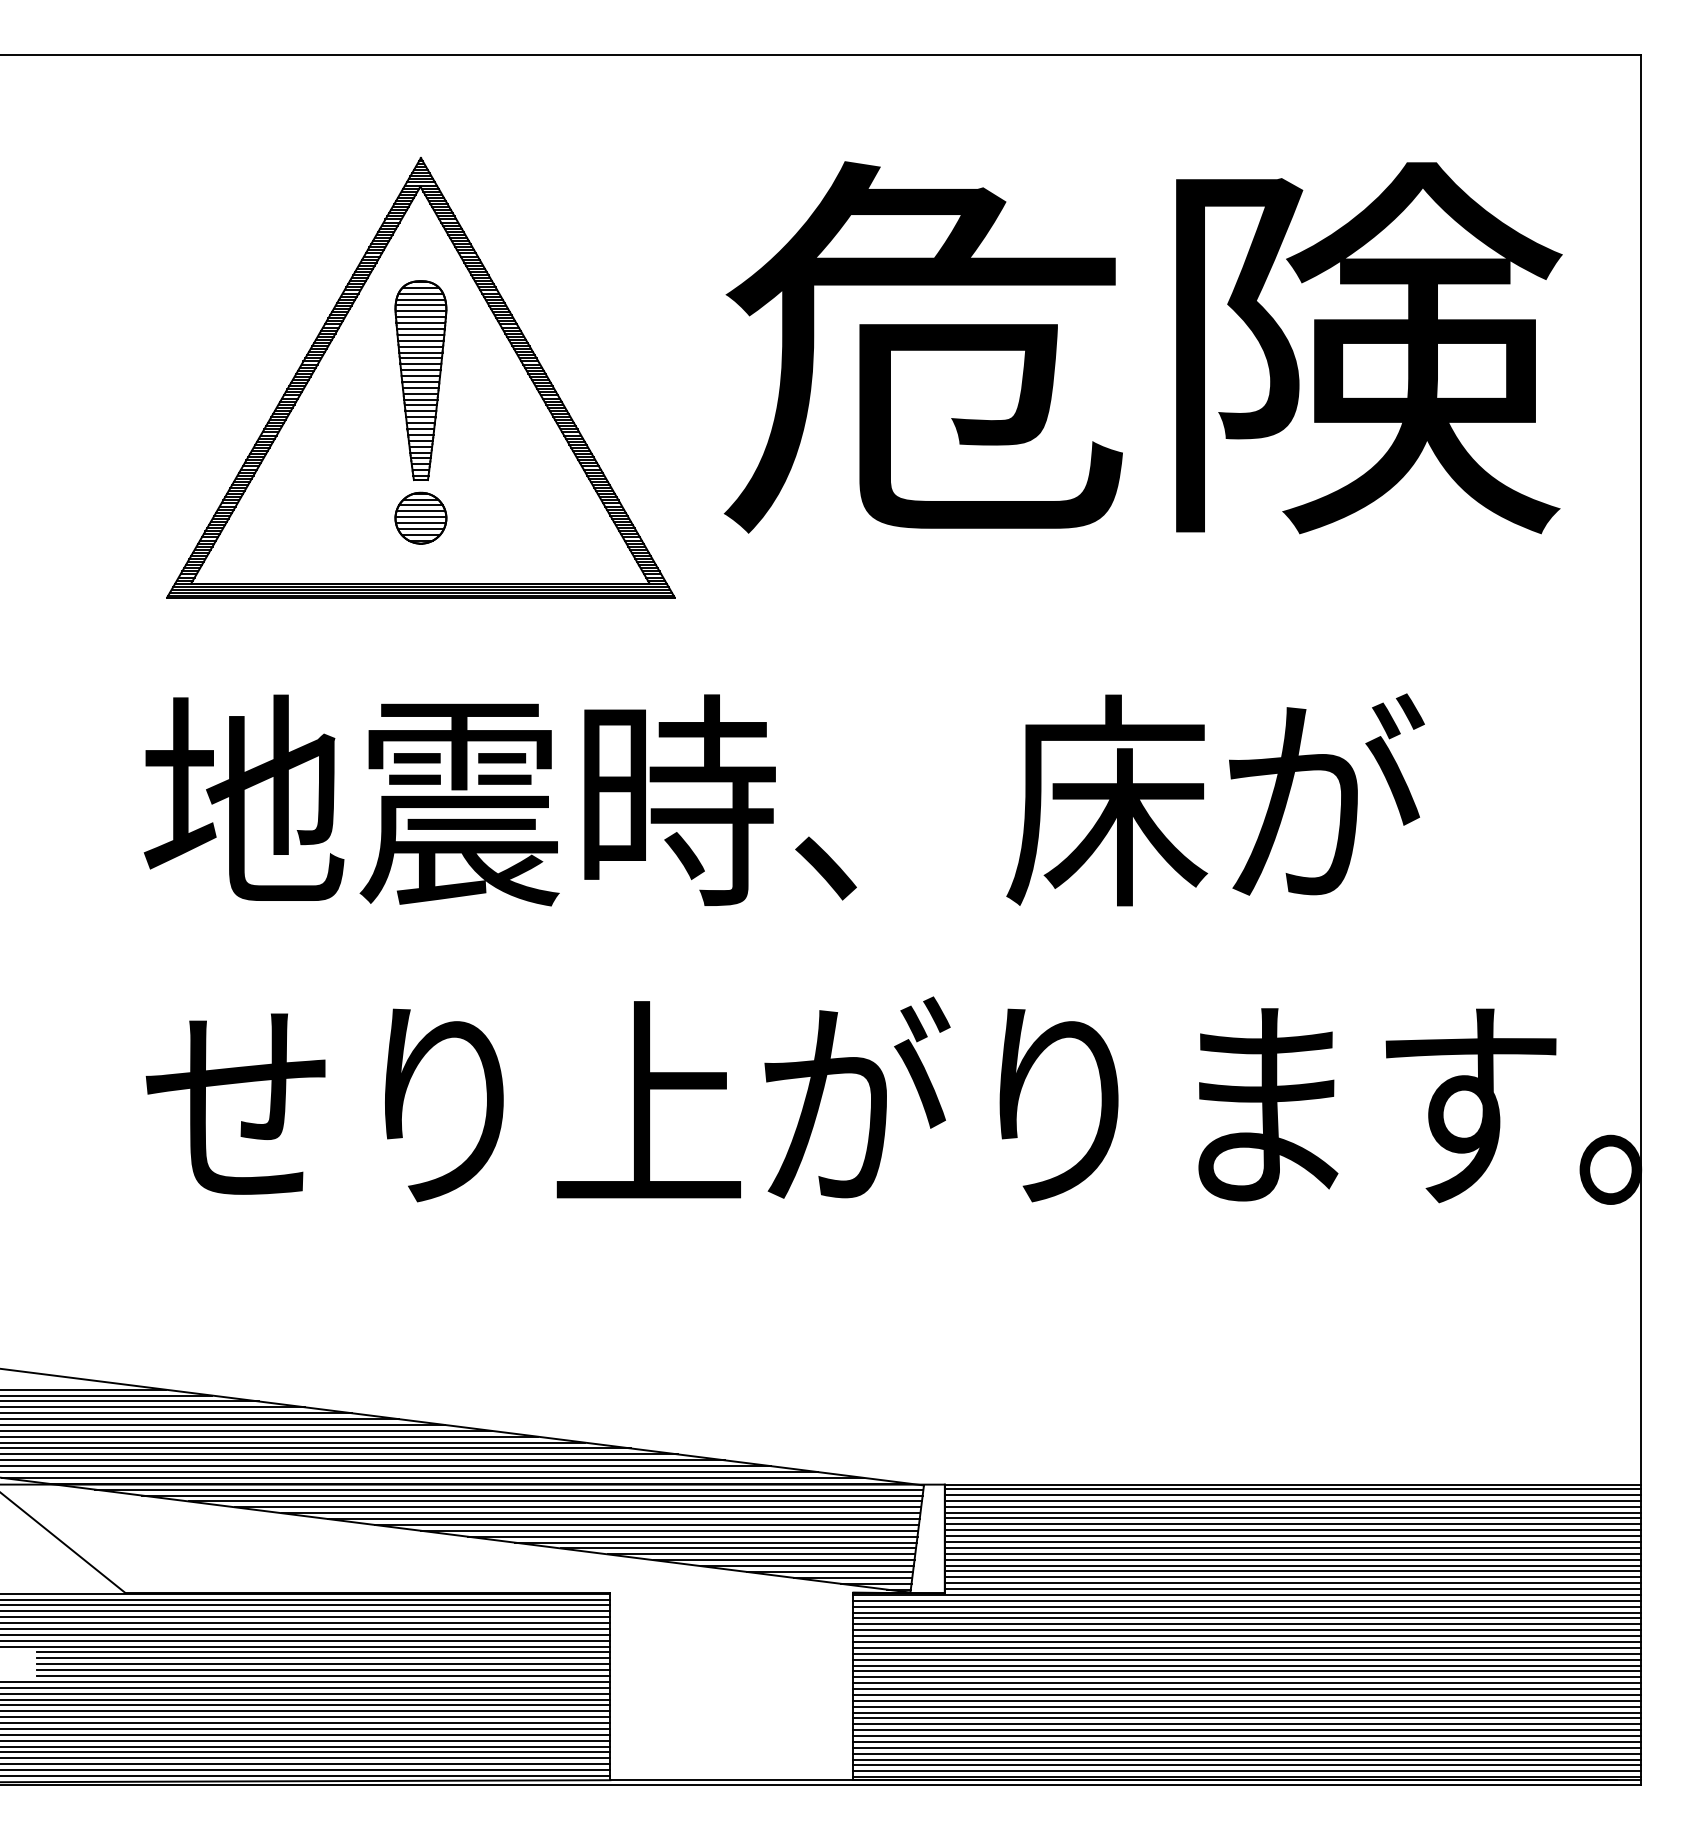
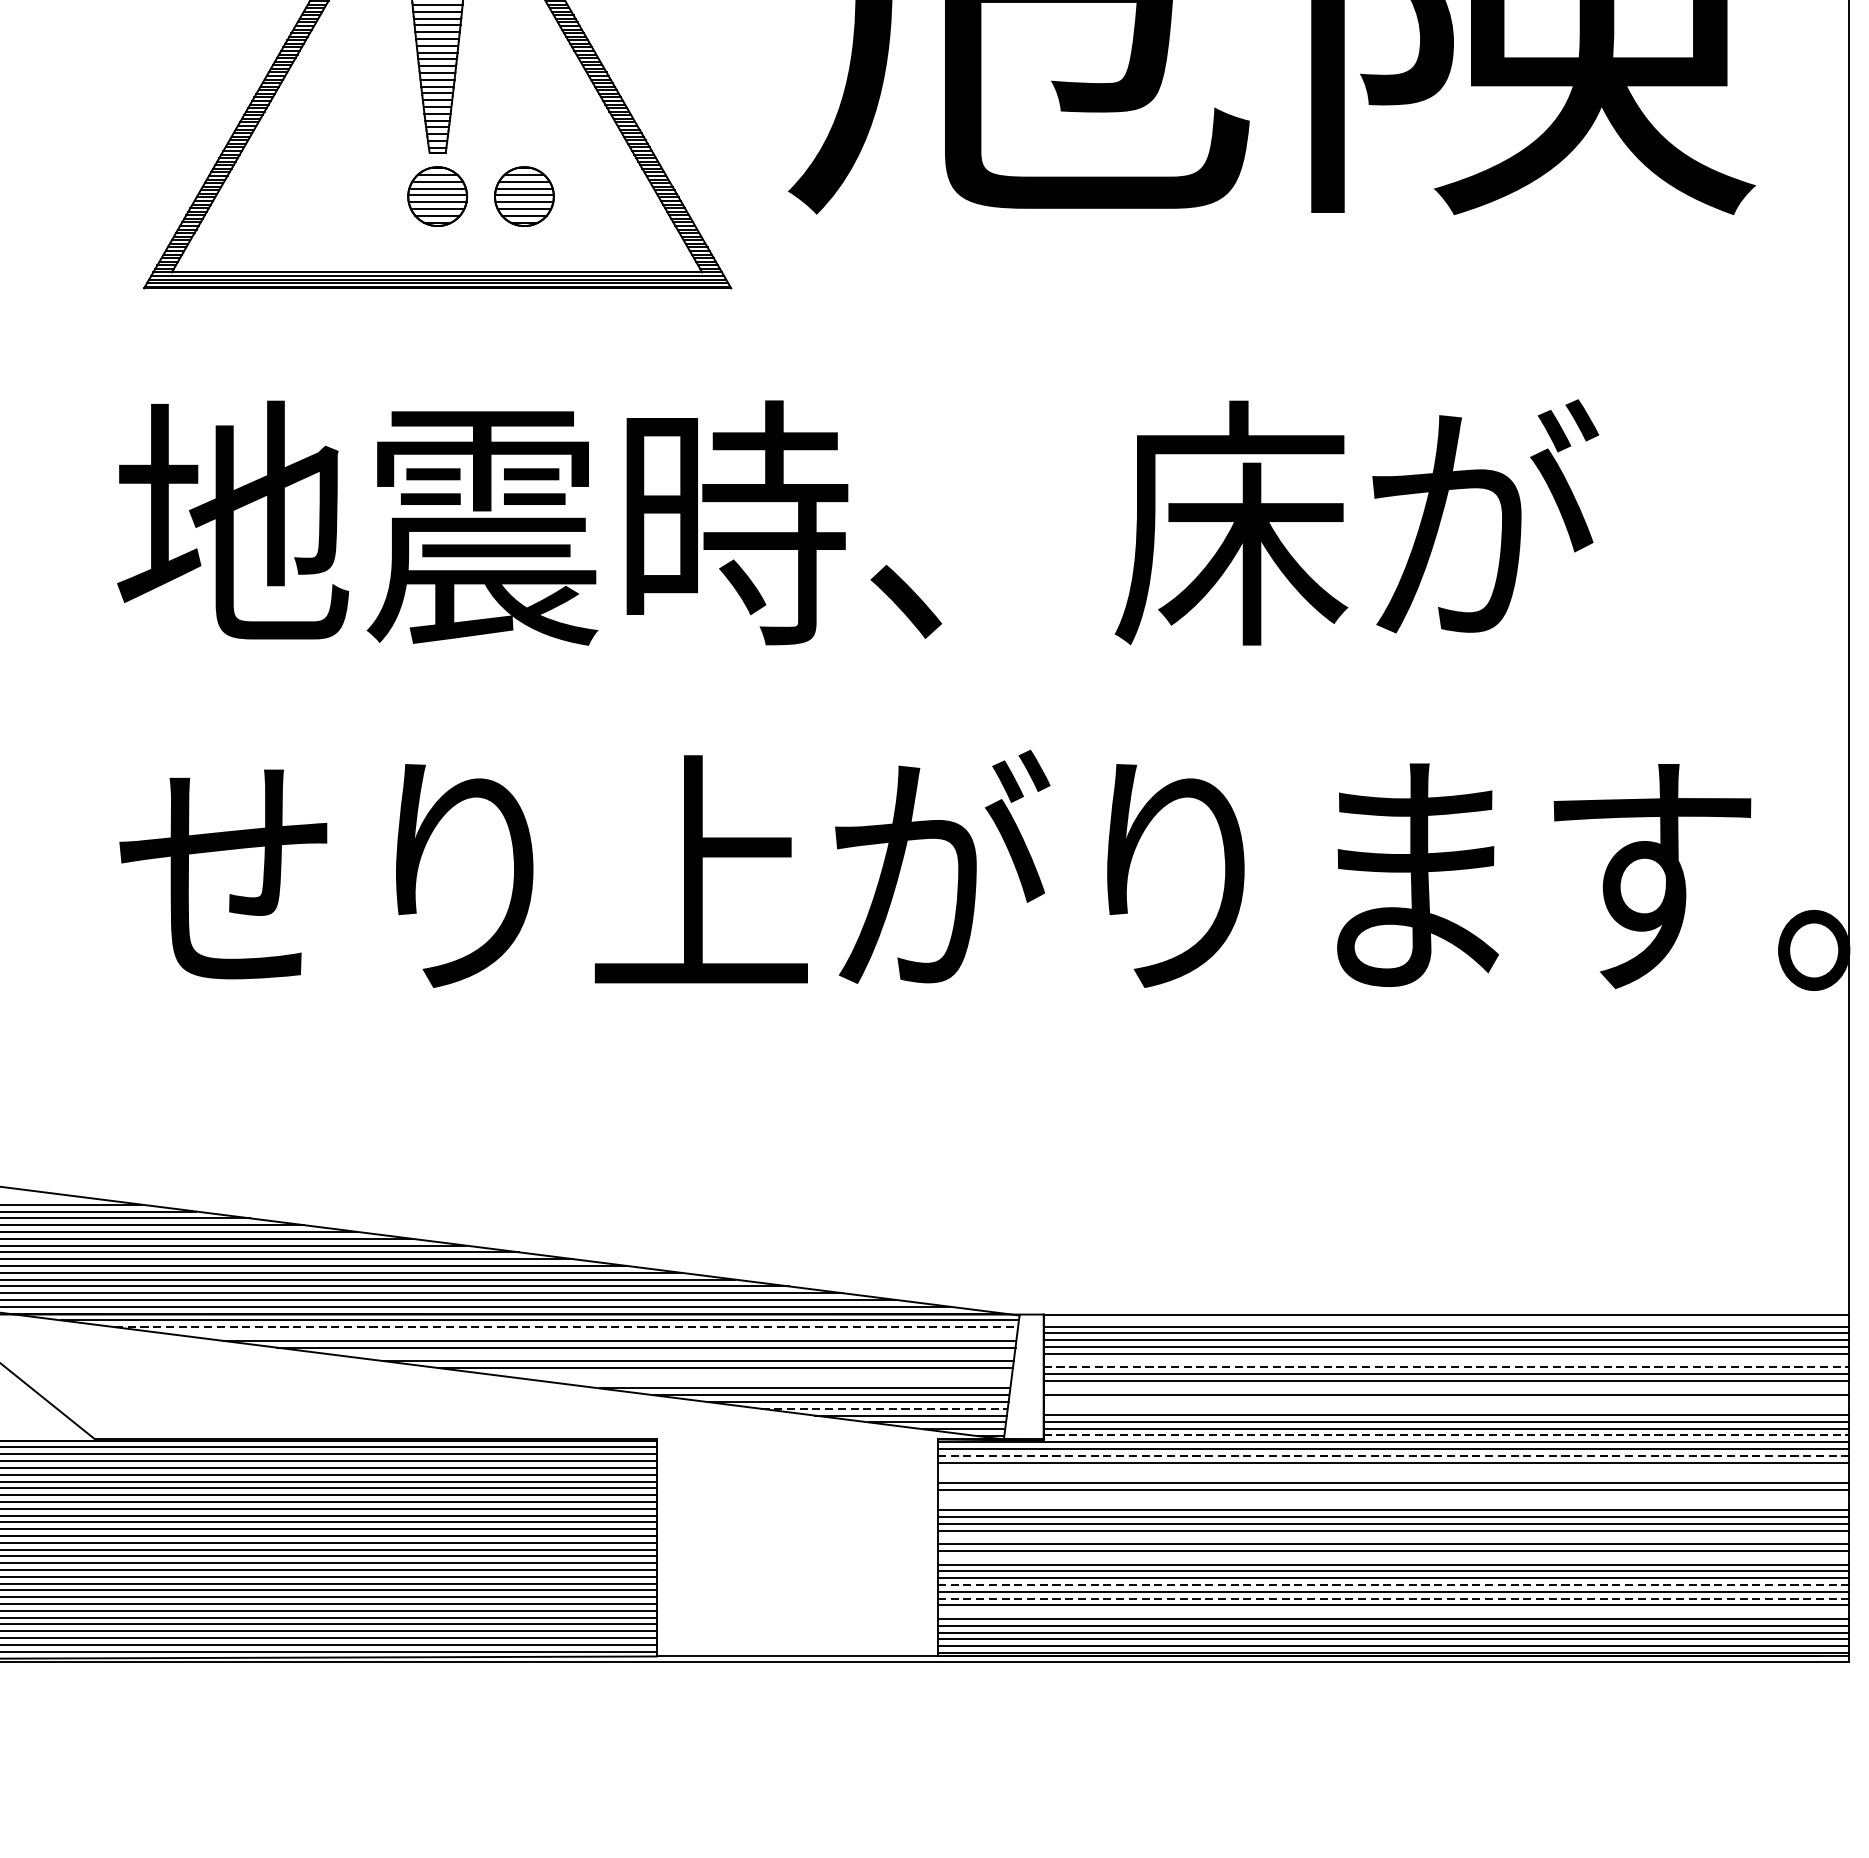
part: (495, 517) -> (523, 195), added
line: (1292, 1489) -> (1445, 1320), removed
line: (532, 1495) -> (566, 1327), solid -> dashed
line: (554, 1501) -> (592, 1334), removed
line: (623, 1519) -> (671, 1354), removed
line: (1292, 1524) -> (1445, 1360), removed
line: (1293, 1530) -> (1447, 1367), solid -> dashed
line: (692, 1536) -> (751, 1374), removed
line: (715, 1542) -> (778, 1381), removed
line: (1292, 1547) -> (1445, 1387), removed
line: (1292, 1559) -> (1445, 1401), removed
line: (1292, 1565) -> (1445, 1408), removed
line: (807, 1566) -> (884, 1409), solid -> dashed
line: (1293, 1589) -> (1447, 1435), solid -> dashed
line: (1247, 1606) -> (1393, 1455), solid -> dashed
line: (1246, 1618) -> (1392, 1469), removed
line: (1246, 1624) -> (1392, 1476), removed
line: (1246, 1641) -> (1392, 1496), removed
line: (1246, 1647) -> (1392, 1502), removed
line: (1246, 1677) -> (1392, 1537), removed
line: (1246, 1694) -> (1392, 1557), removed
line: (1247, 1718) -> (1393, 1585), solid -> dashed
line: (1247, 1730) -> (1393, 1598), solid -> dashed
line: (1246, 1741) -> (1392, 1611), removed

